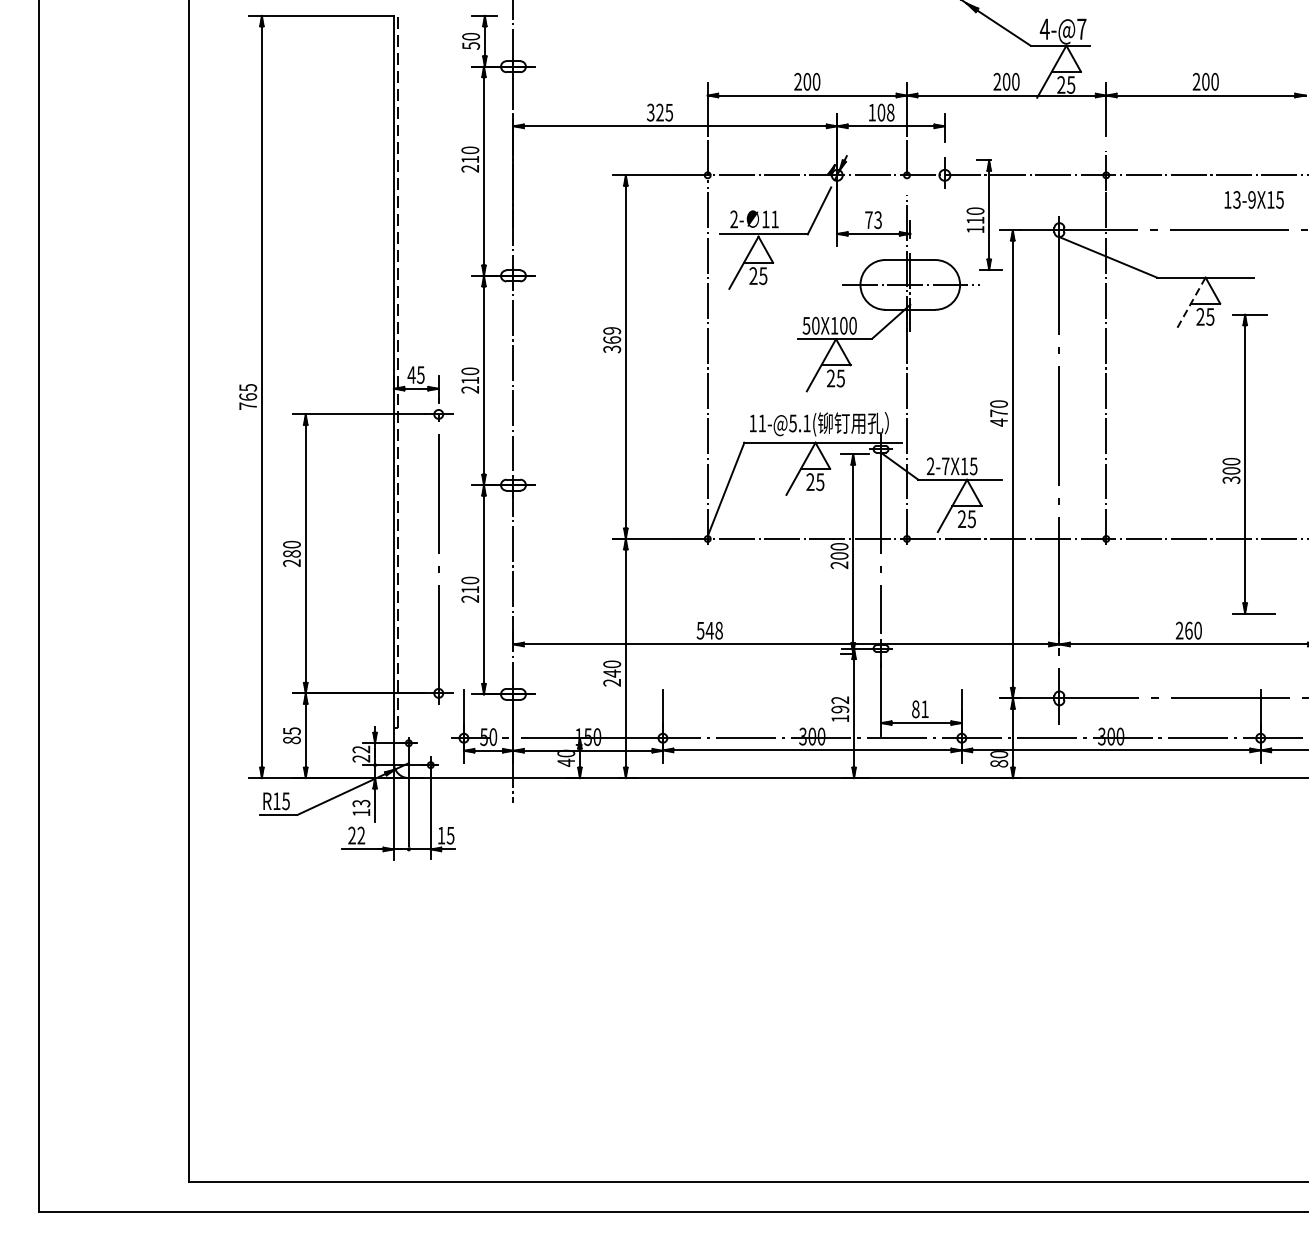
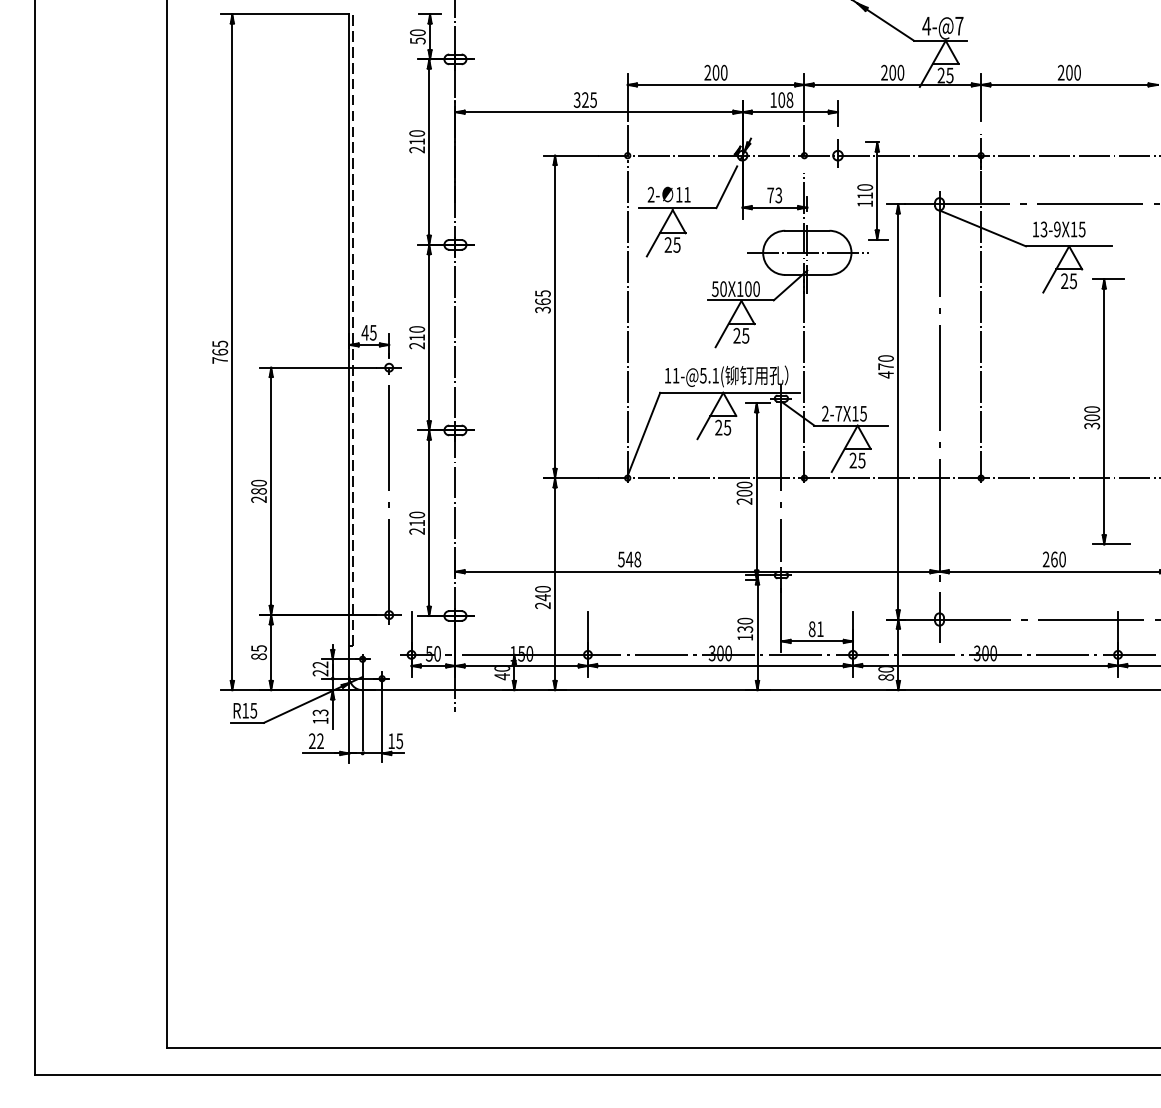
text: (1254, 199) -> (1059, 229), moved
line: (1191, 303) -> (1056, 269), dashed -> solid
text: (611, 330) -> (542, 293), 369 -> 365
text: (840, 704) -> (745, 624), 192 -> 130

